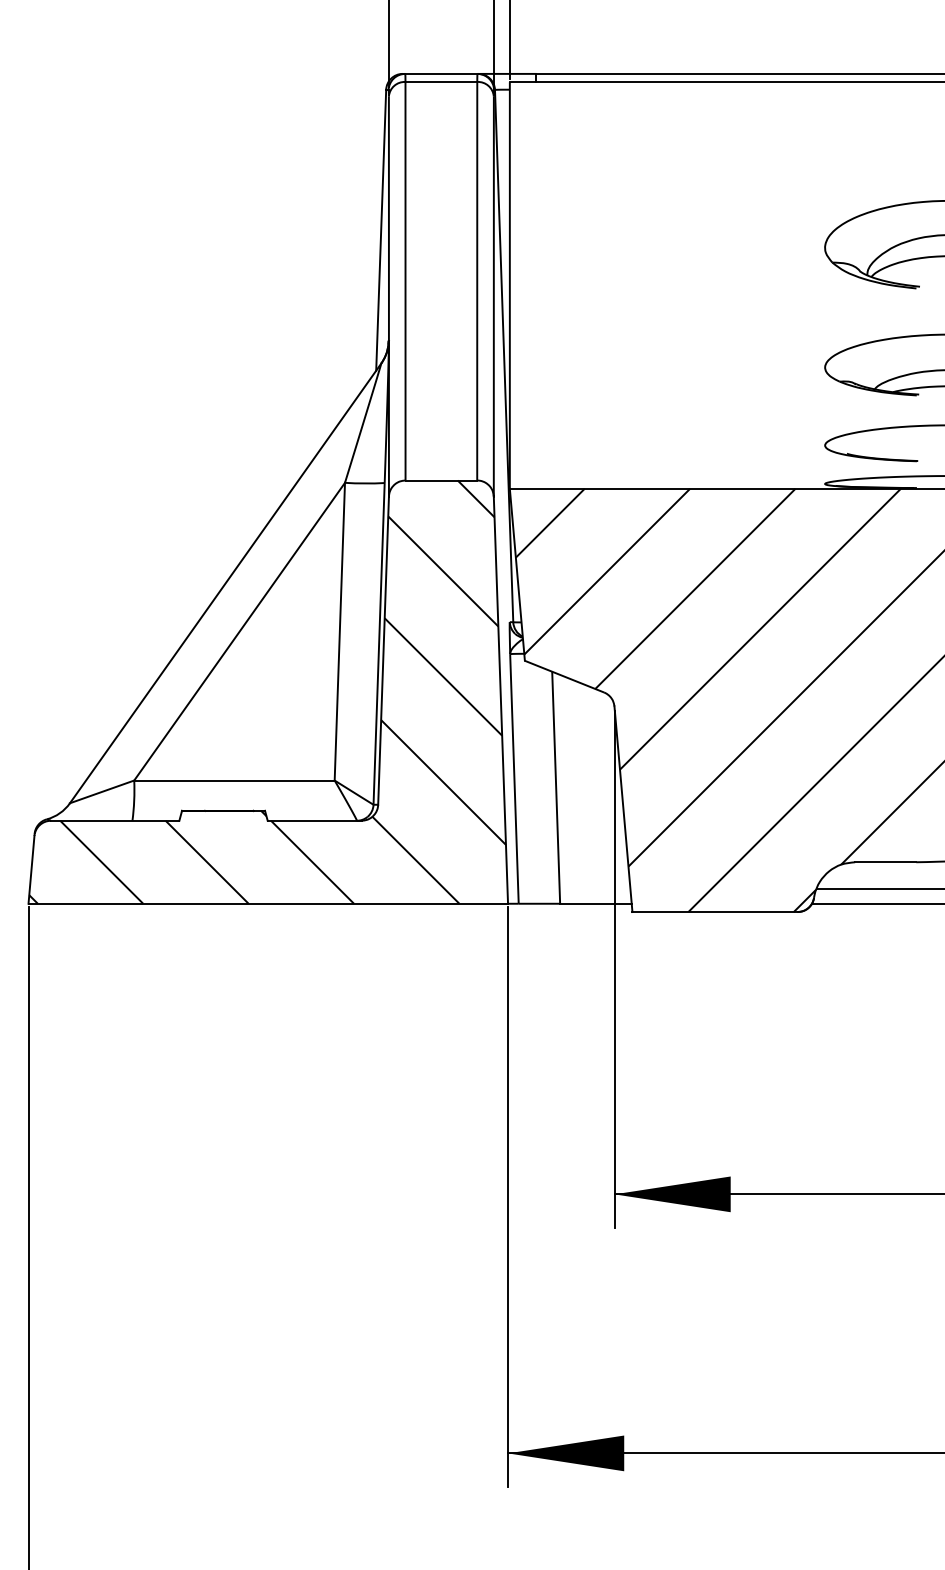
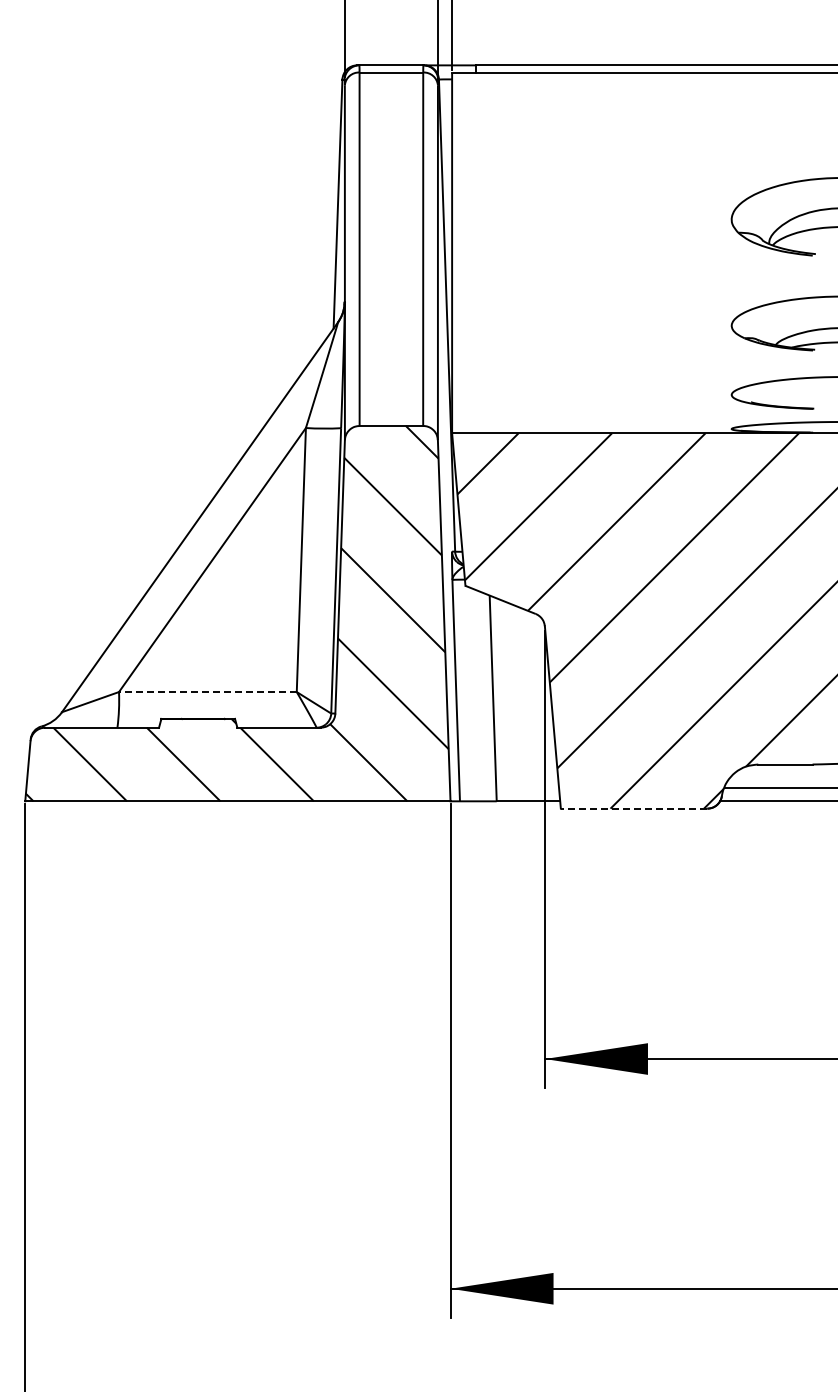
line: (234, 781) -> (207, 692), solid -> dashed
line: (714, 911) -> (633, 808), solid -> dashed

